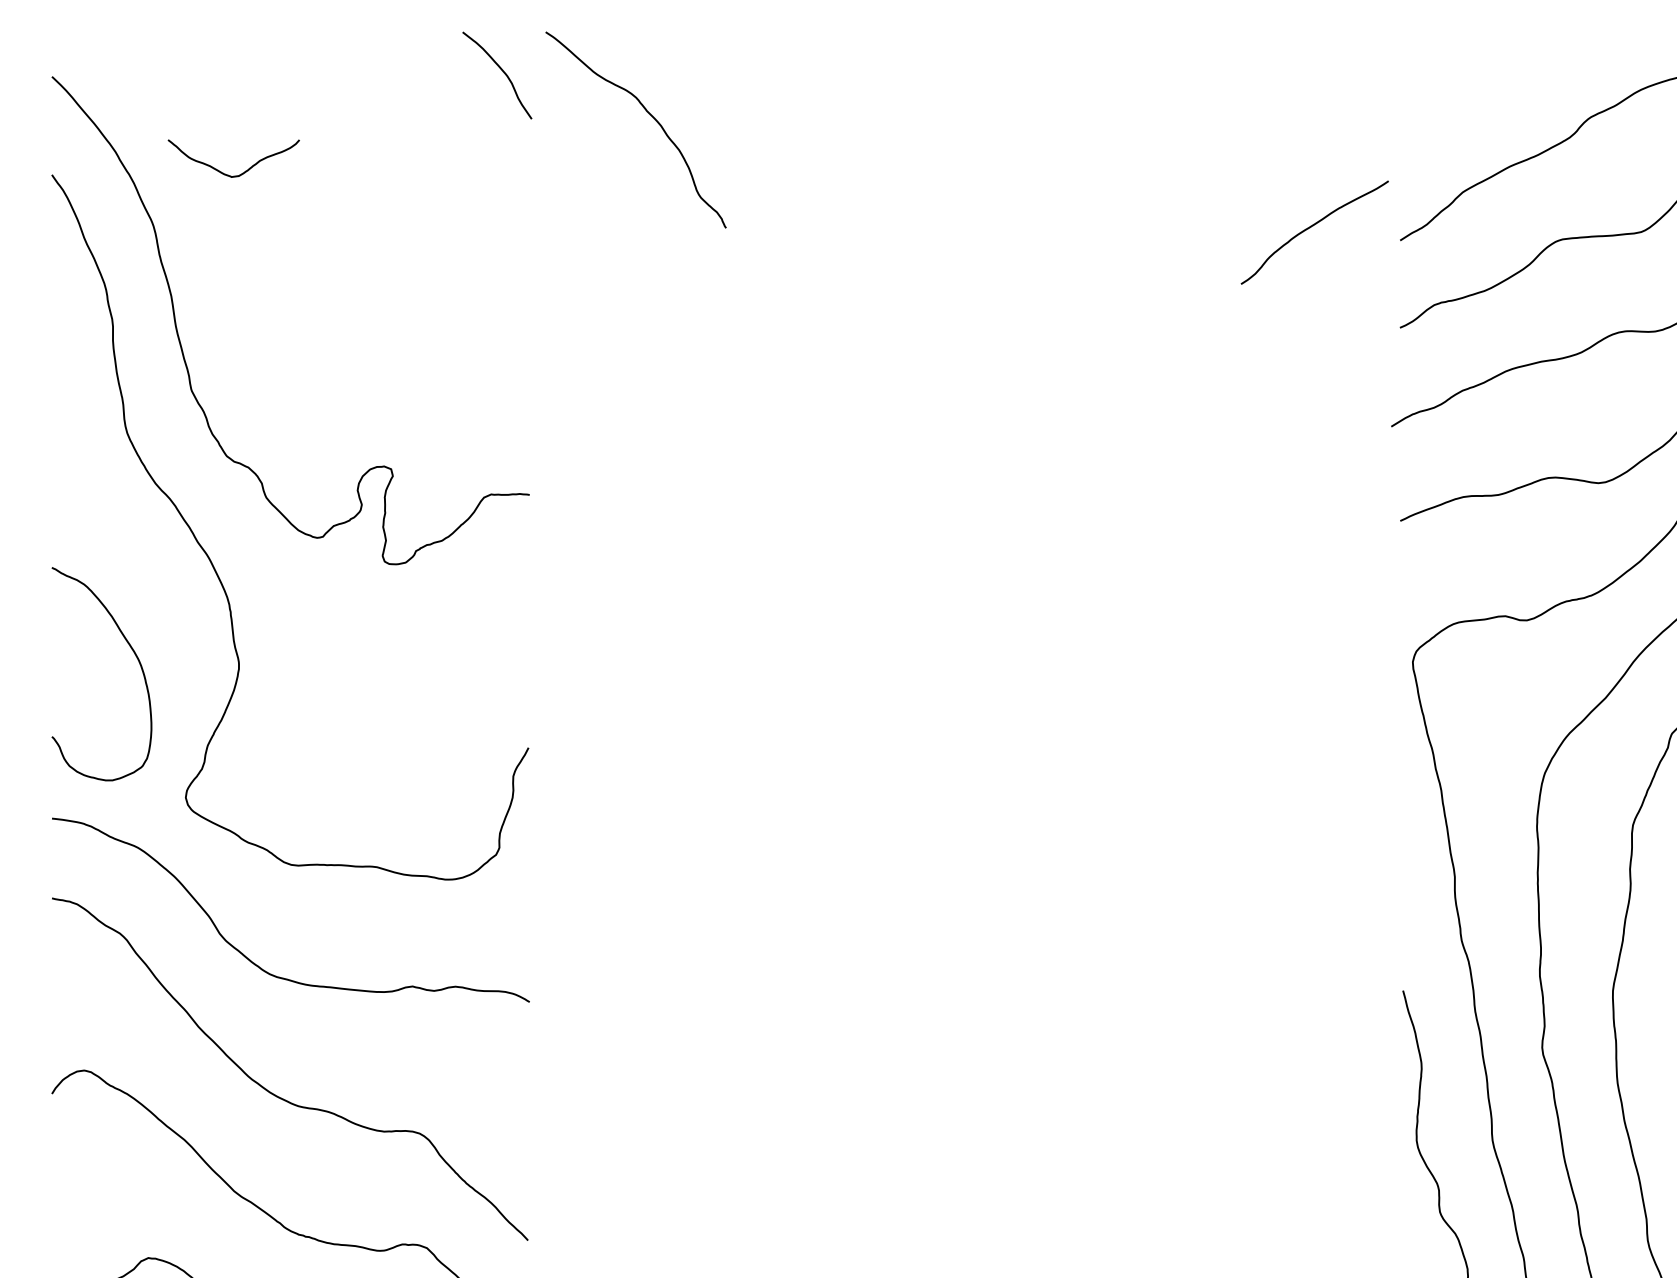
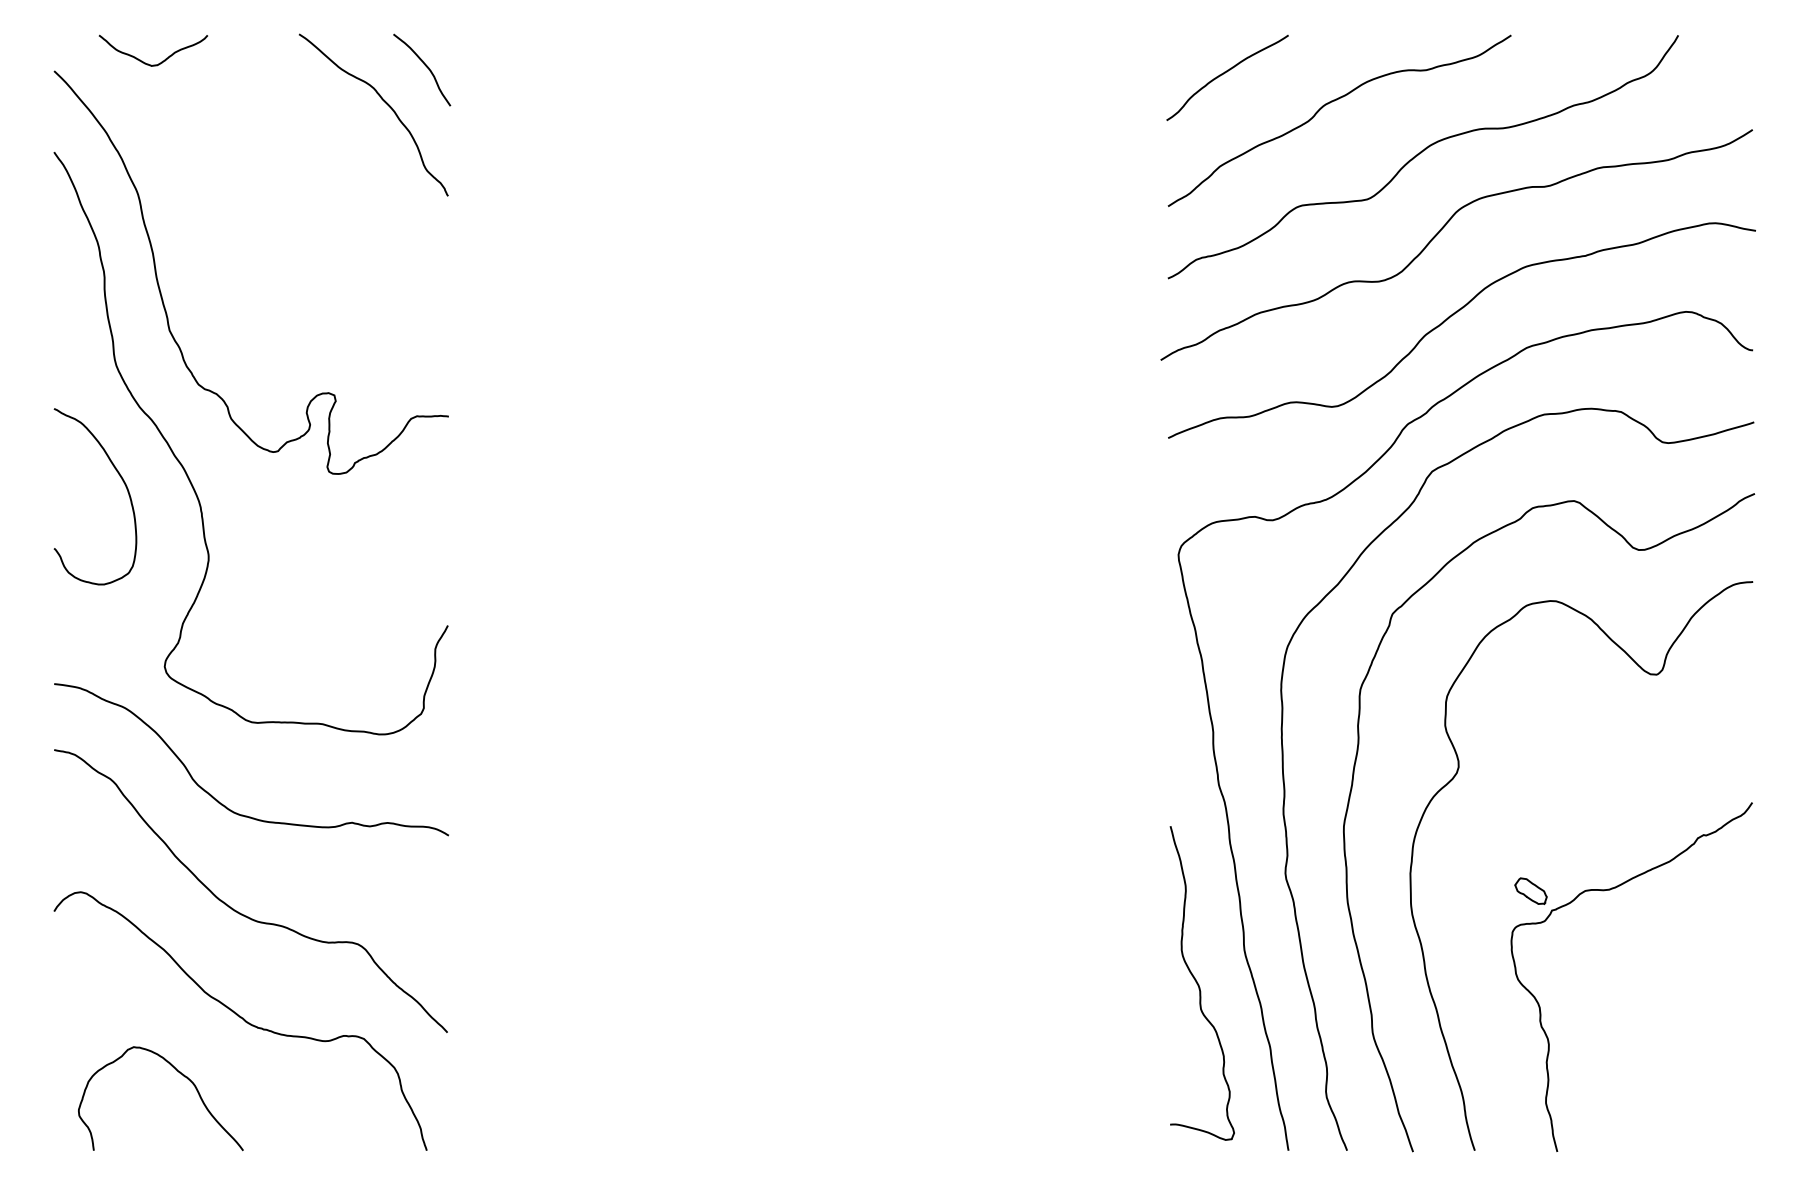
curve: (649, 114) -> (384, 102), moved
curve: (227, 174) -> (148, 63), moved
curve: (1312, 227) -> (1225, 73), moved
curve: (134, 655) -> (122, 481), moved

